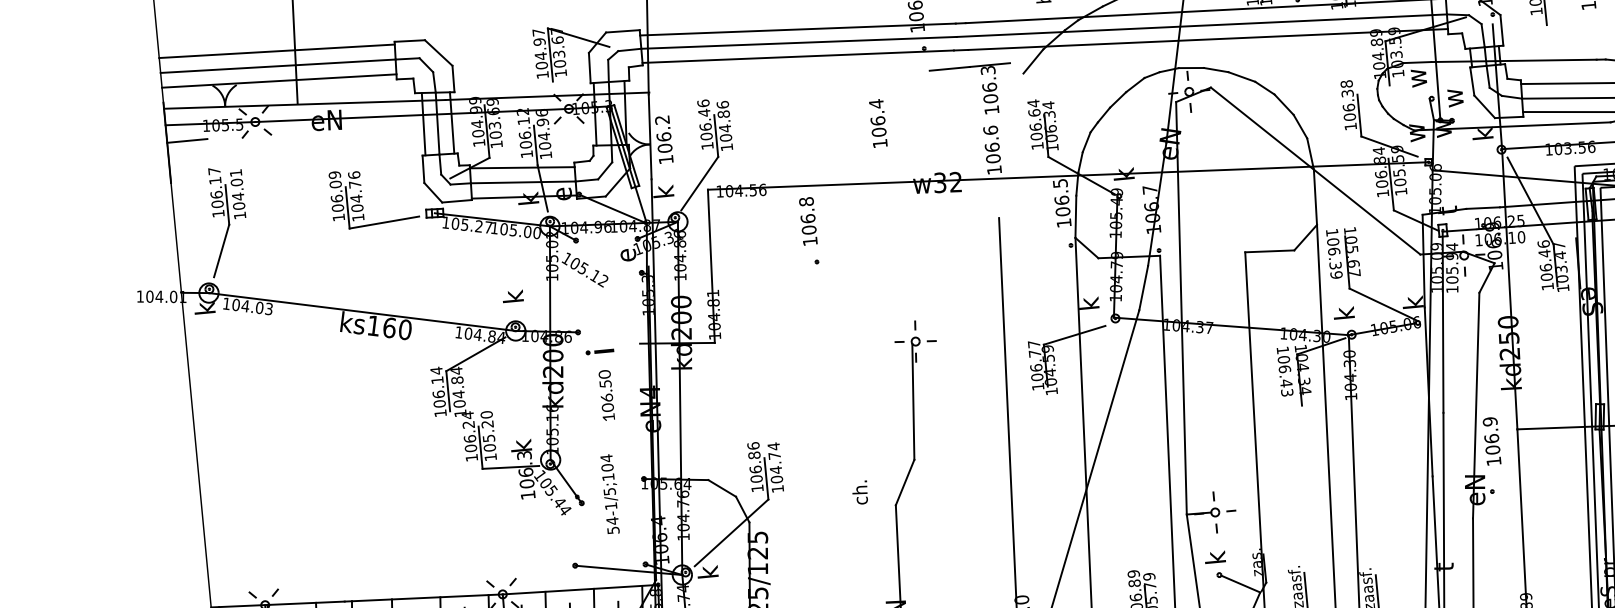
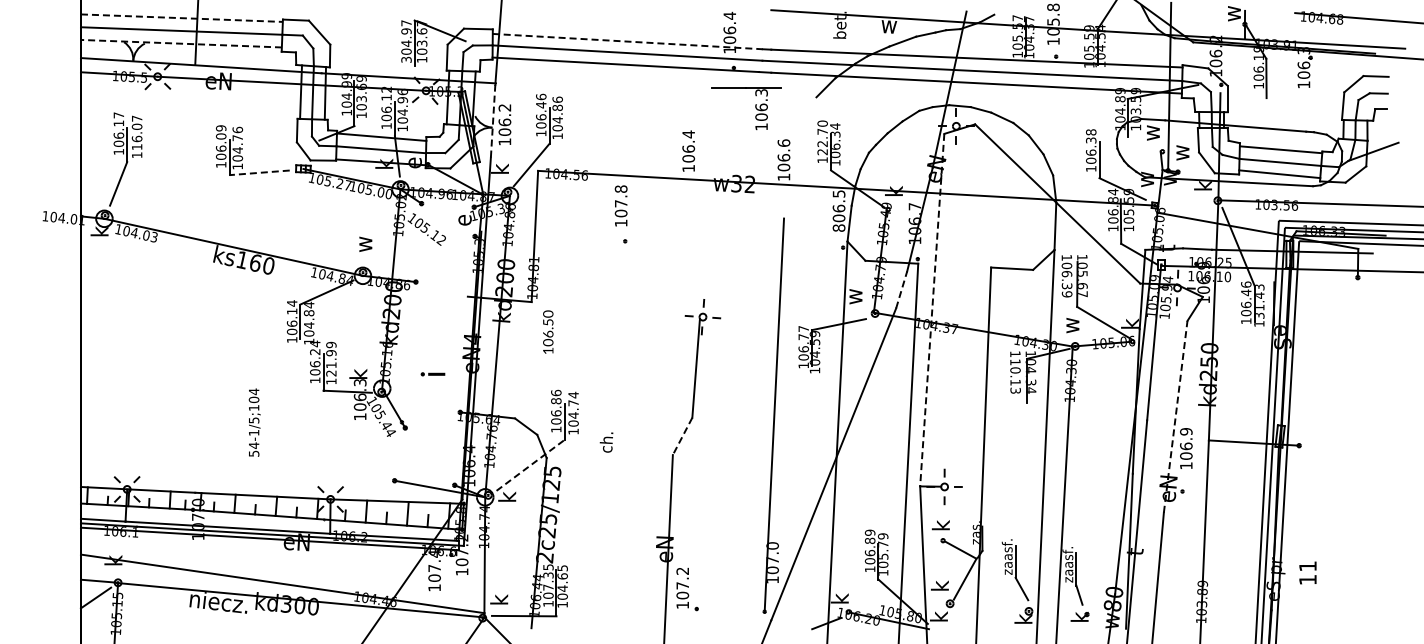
line: (798, 29) -> (628, 41), solid -> dashed
line: (277, 51) -> (182, 18), solid -> dashed
text: (542, 74) -> (406, 59), 104.97 -> 304.97
line: (279, 80) -> (181, 43), solid -> dashed
part: (982, 89) -> (755, 108), moved
text: (1034, 119) -> (822, 137), 106.64 -> 122.70
text: (878, 122) -> (688, 150), moved
line: (650, 136) -> (493, 120), solid -> dashed
line: (186, 141) -> (97, 87), removed
text: (236, 189) -> (136, 132), 104.01 -> 116.07
text: (807, 218) -> (620, 203), 106.8 -> 107.8
line: (384, 222) -> (259, 172), solid -> dashed
text: (1063, 222) -> (838, 227), 106.5 -> 806.5
text: (1560, 262) -> (1259, 301), 103.47 -> 131.43
line: (1143, 287) -> (901, 289), solid -> dashed
text: (512, 293) -> (363, 243), k -> w
text: (1088, 301) -> (853, 296), k -> w
line: (1181, 308) -> (932, 310), solid -> dashed
text: (1343, 310) -> (1070, 325), k -> w
text: (599, 351) -> (432, 374), moved
text: (1285, 371) -> (1015, 372), 106.43 -> 110.13
text: (606, 394) -> (548, 331), moved
line: (1475, 405) -> (1175, 416), solid -> dashed
text: (488, 431) -> (331, 359), 105.20 -> 121.99
line: (904, 482) -> (682, 436), solid -> dashed
text: (860, 492) -> (606, 442), moved
text: (610, 494) -> (254, 422), moved
line: (731, 533) -> (530, 465), solid -> dashed

